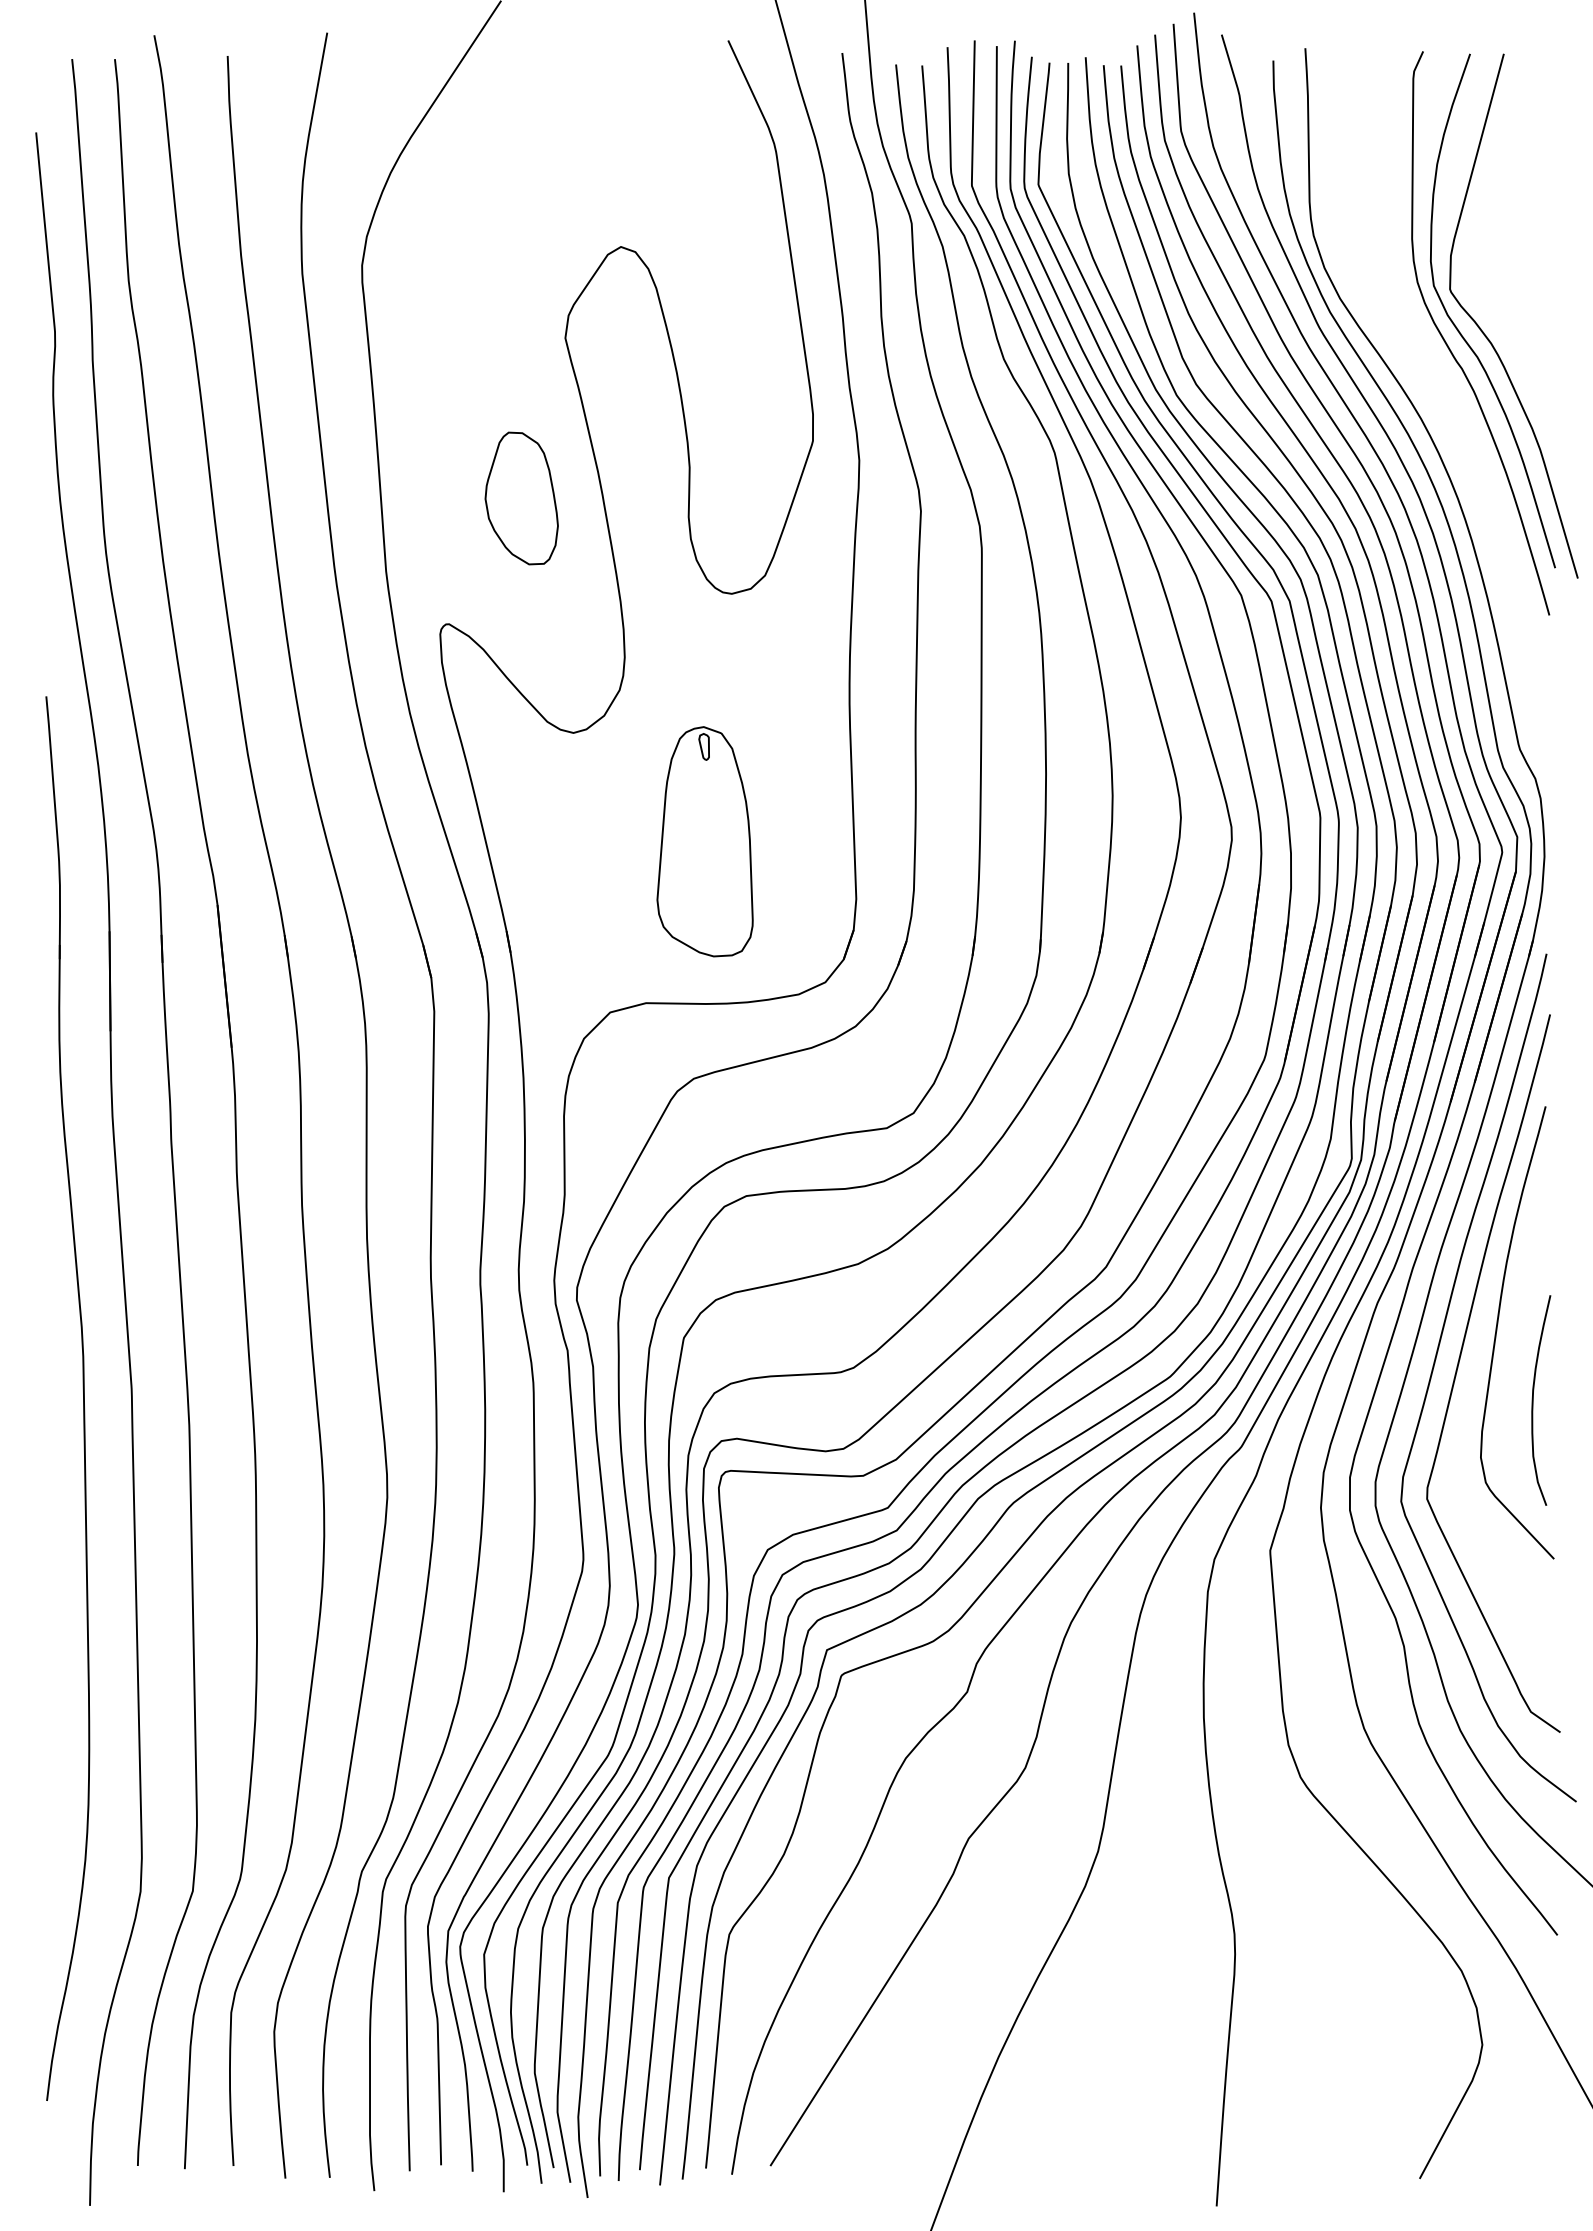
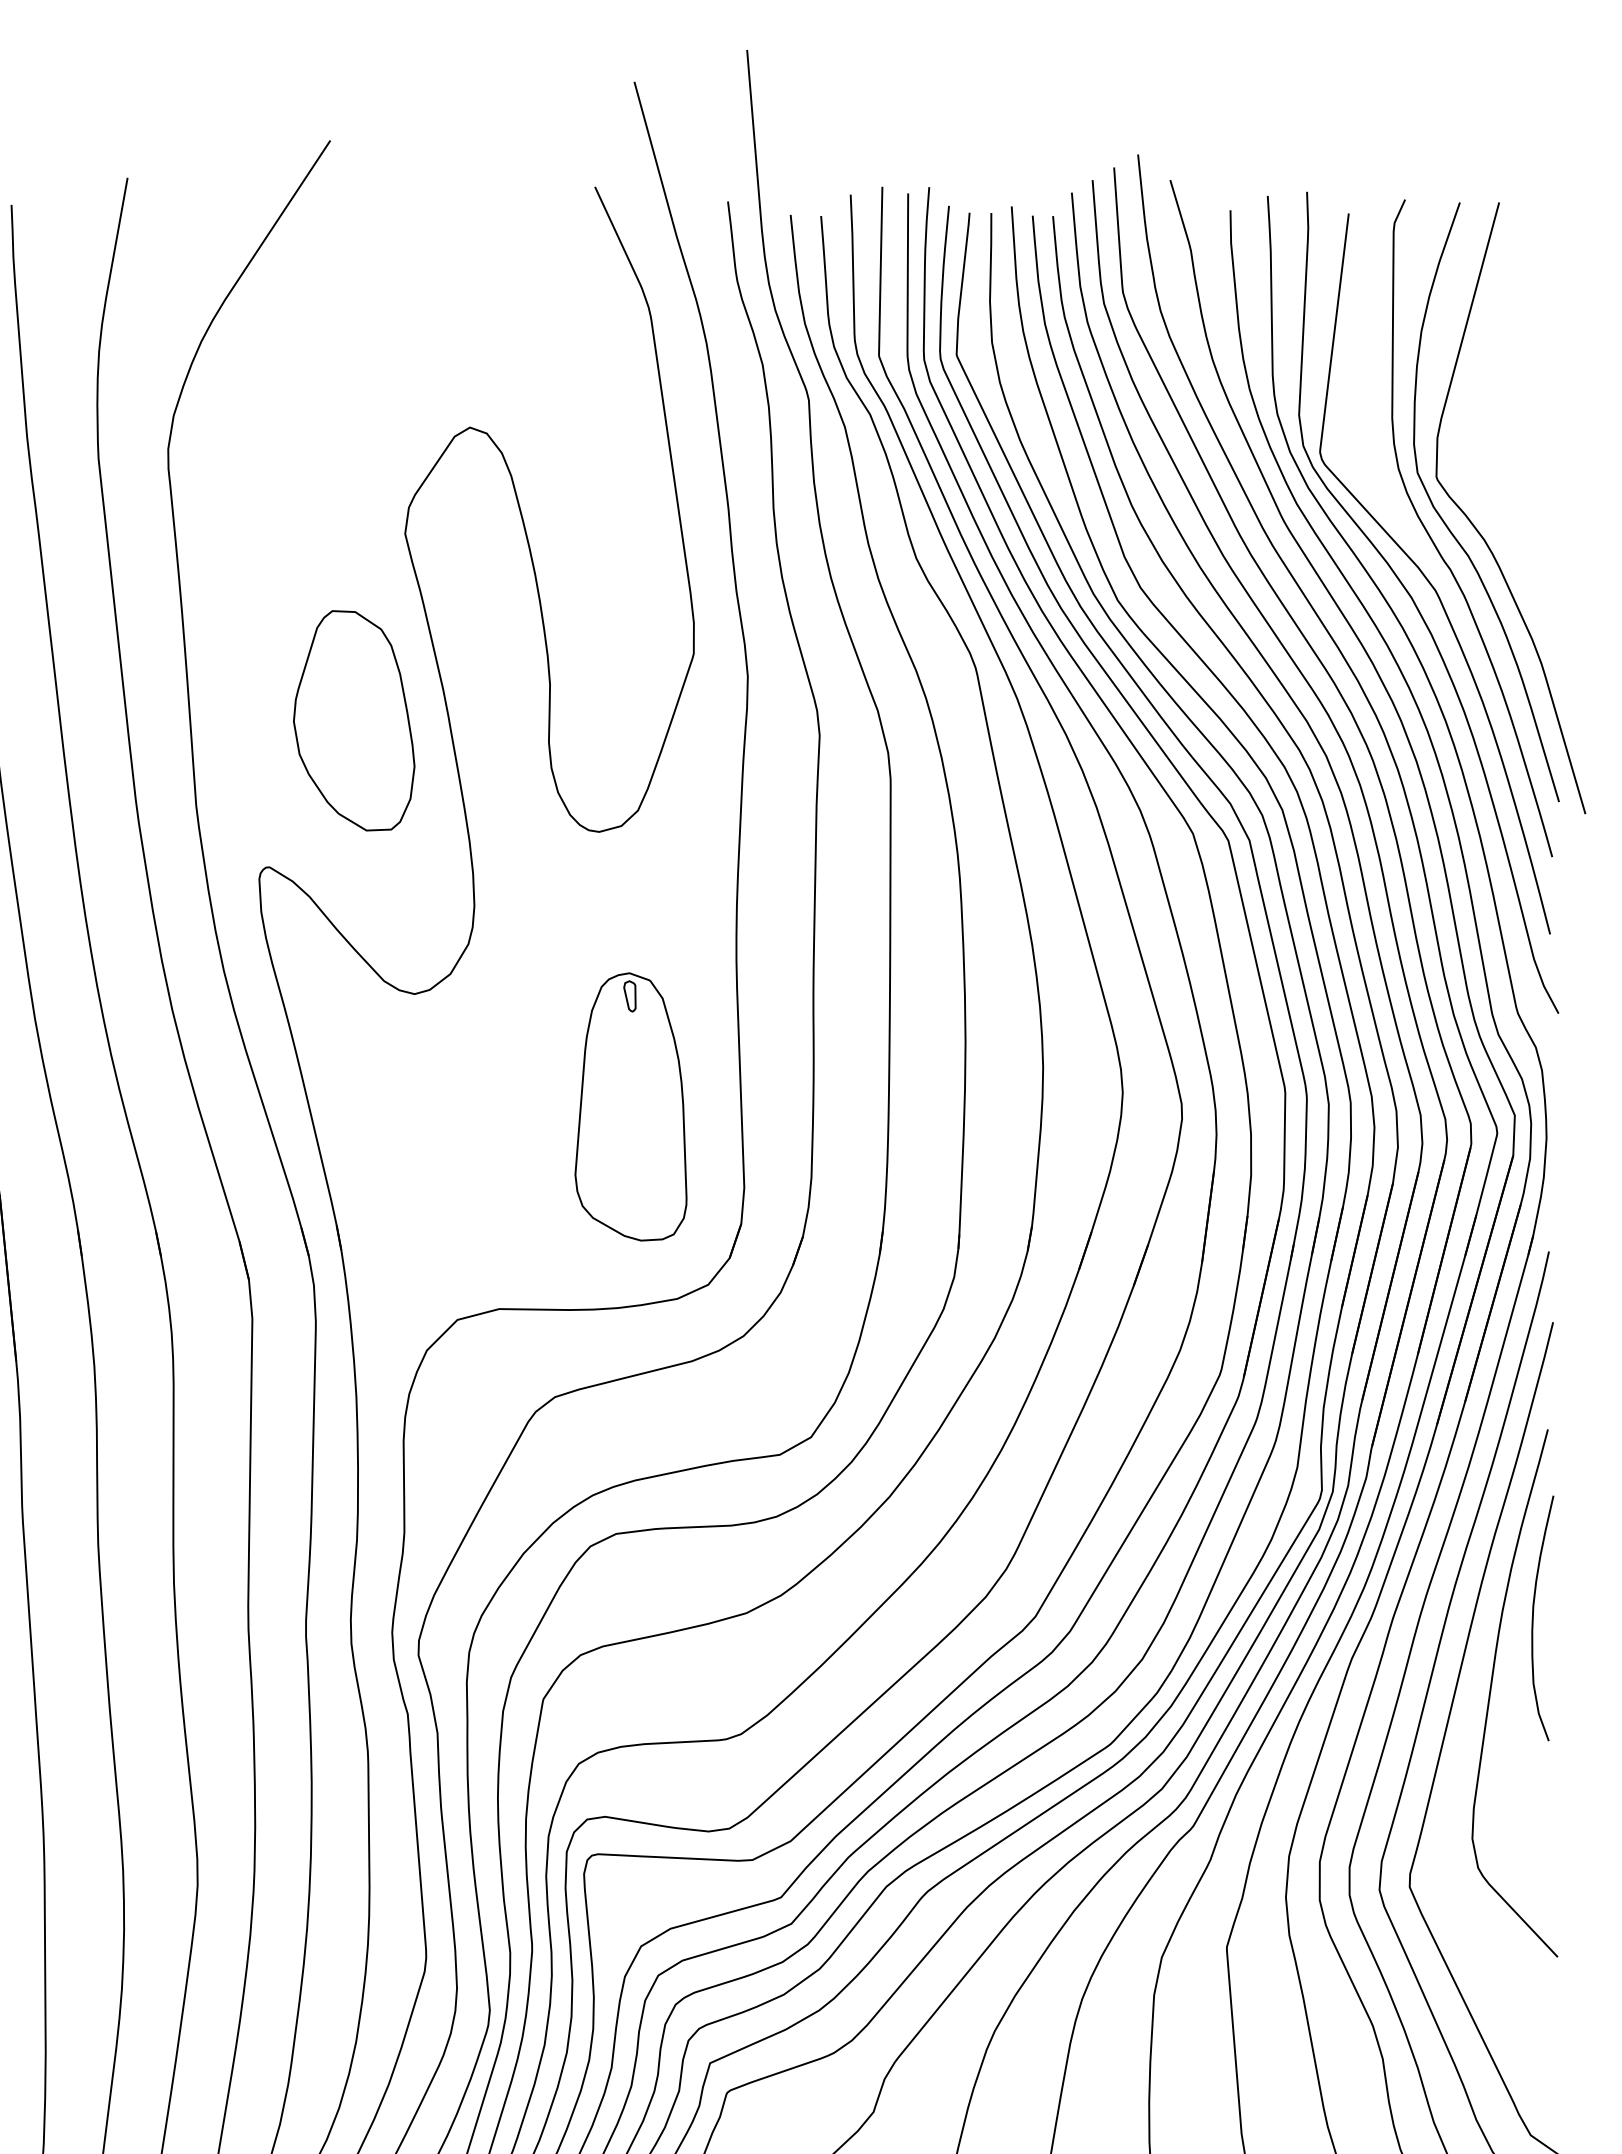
part: (1451, 393) -> (1438, 598), added
part: (521, 498) -> (354, 720), size x1.43
part: (704, 841) -> (630, 1106), moved
curve: (1533, 1400) -> (1533, 1618), moved

